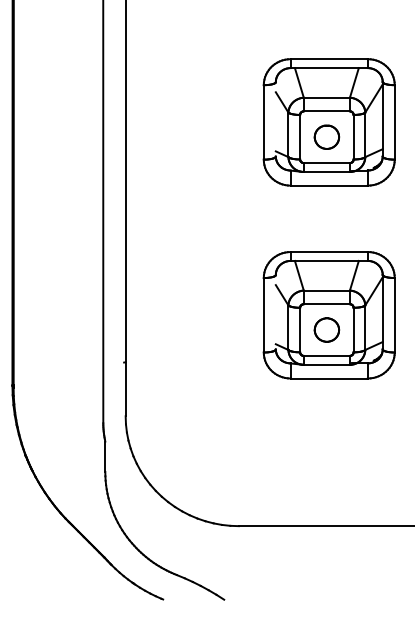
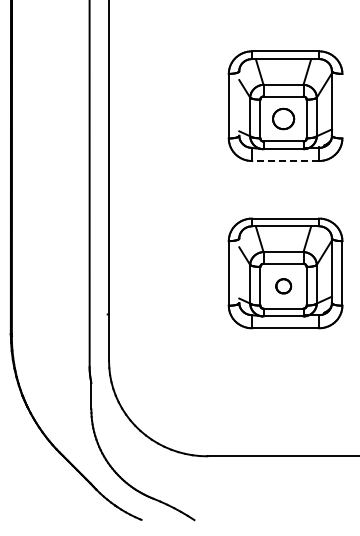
line: (394, 121) -> (342, 105), removed
line: (329, 186) -> (285, 161), solid -> dashed
part: (326, 330) -> (283, 286), size x0.7

